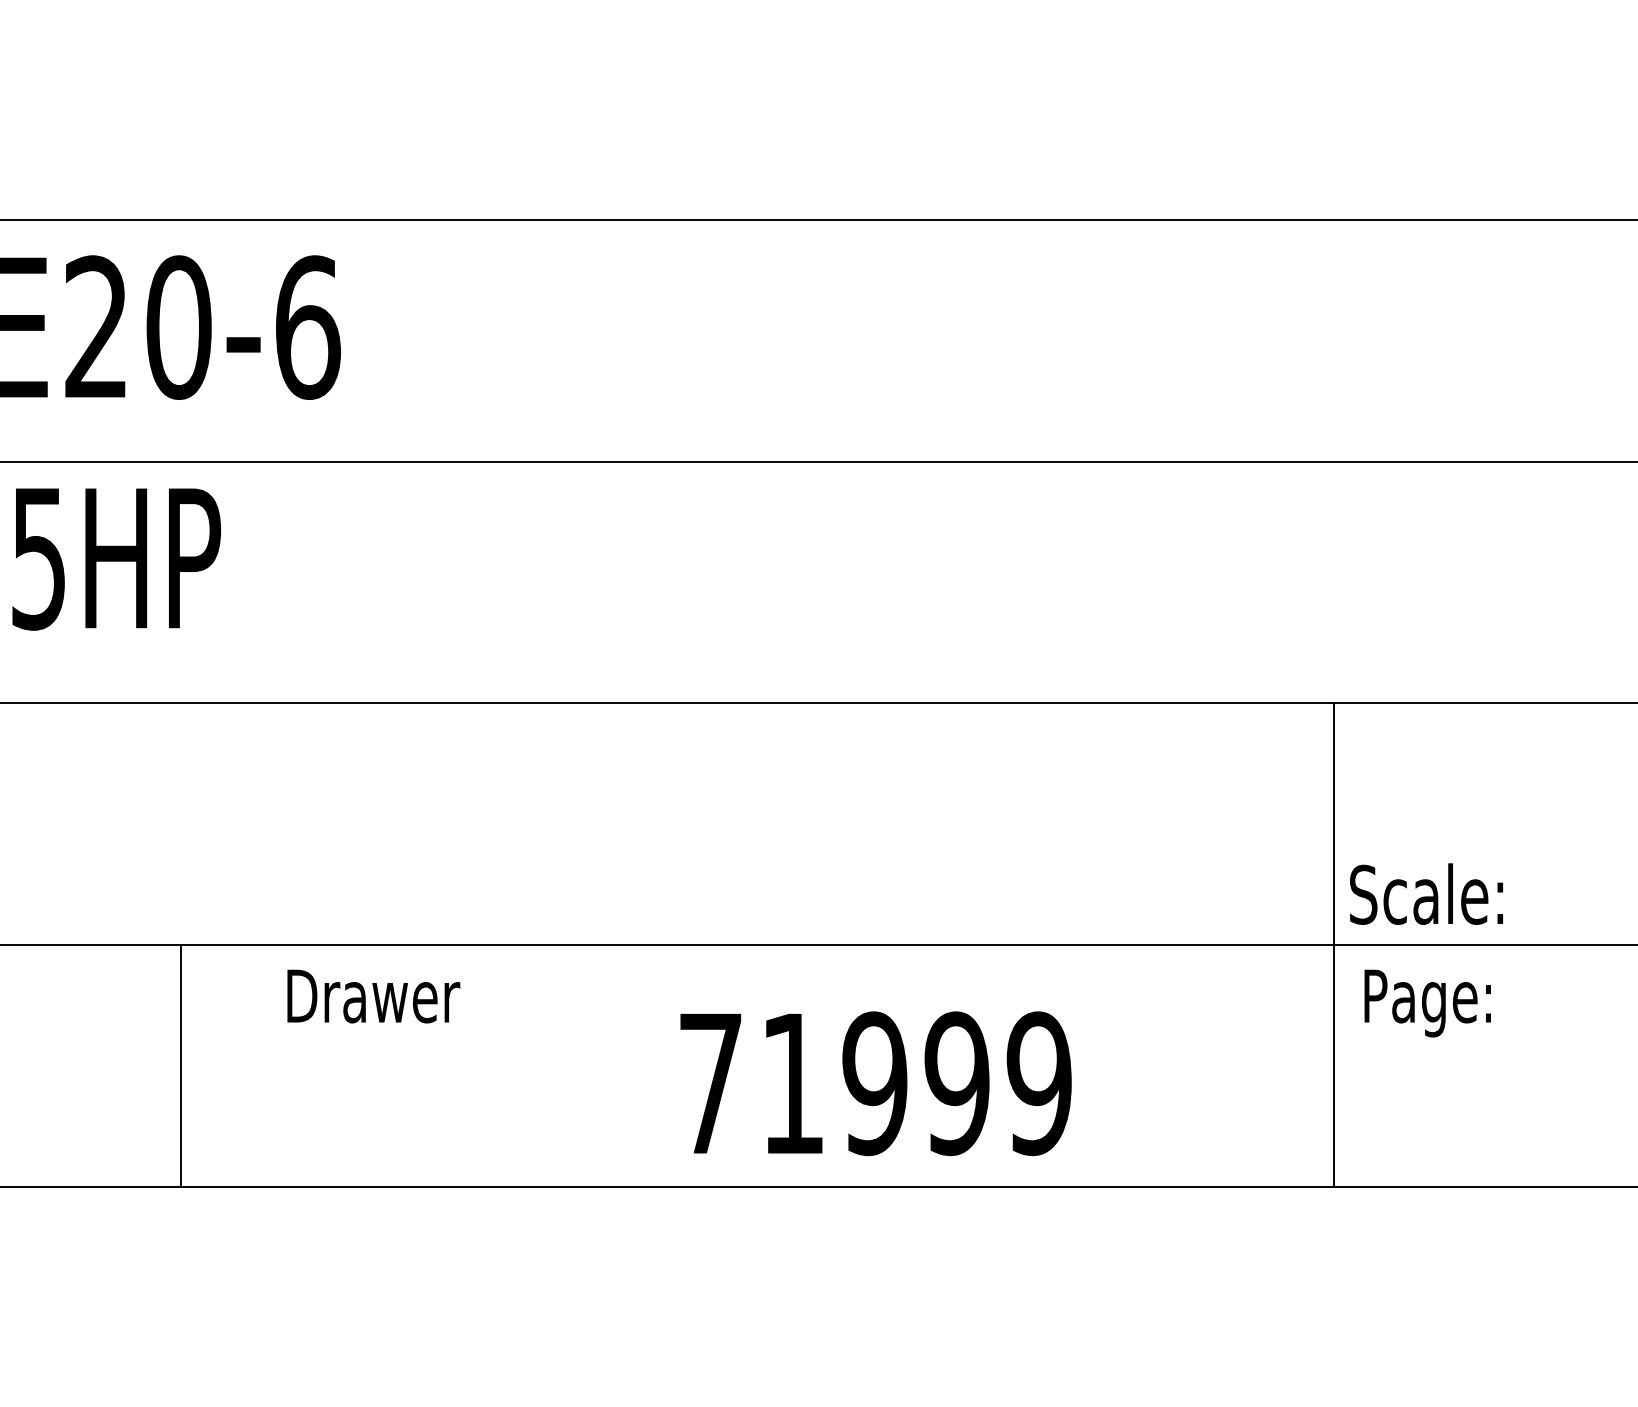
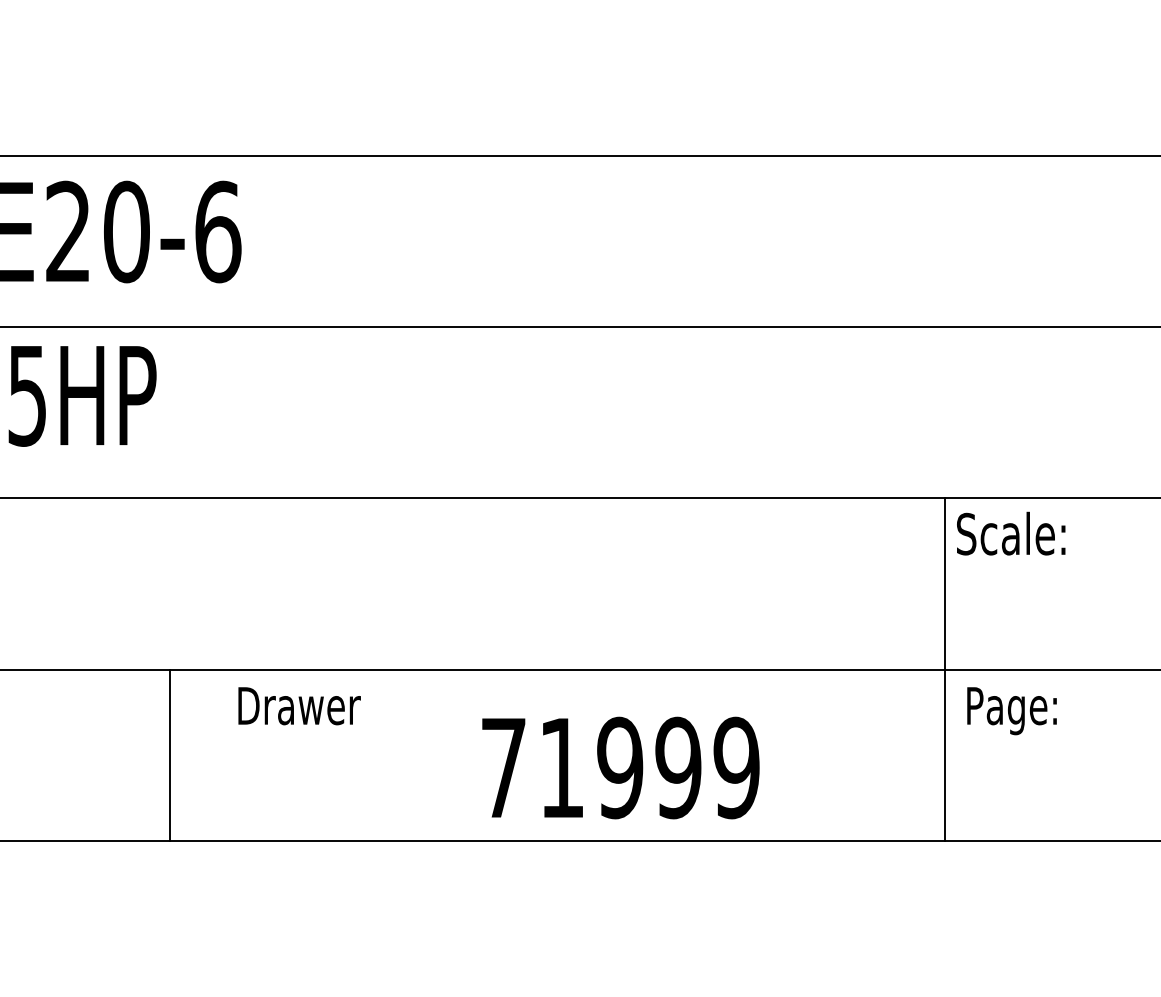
text: (1426, 893) -> (1011, 533), moved
text: (373, 996) -> (299, 706), moved
line: (180, 1066) -> (169, 755), moved

